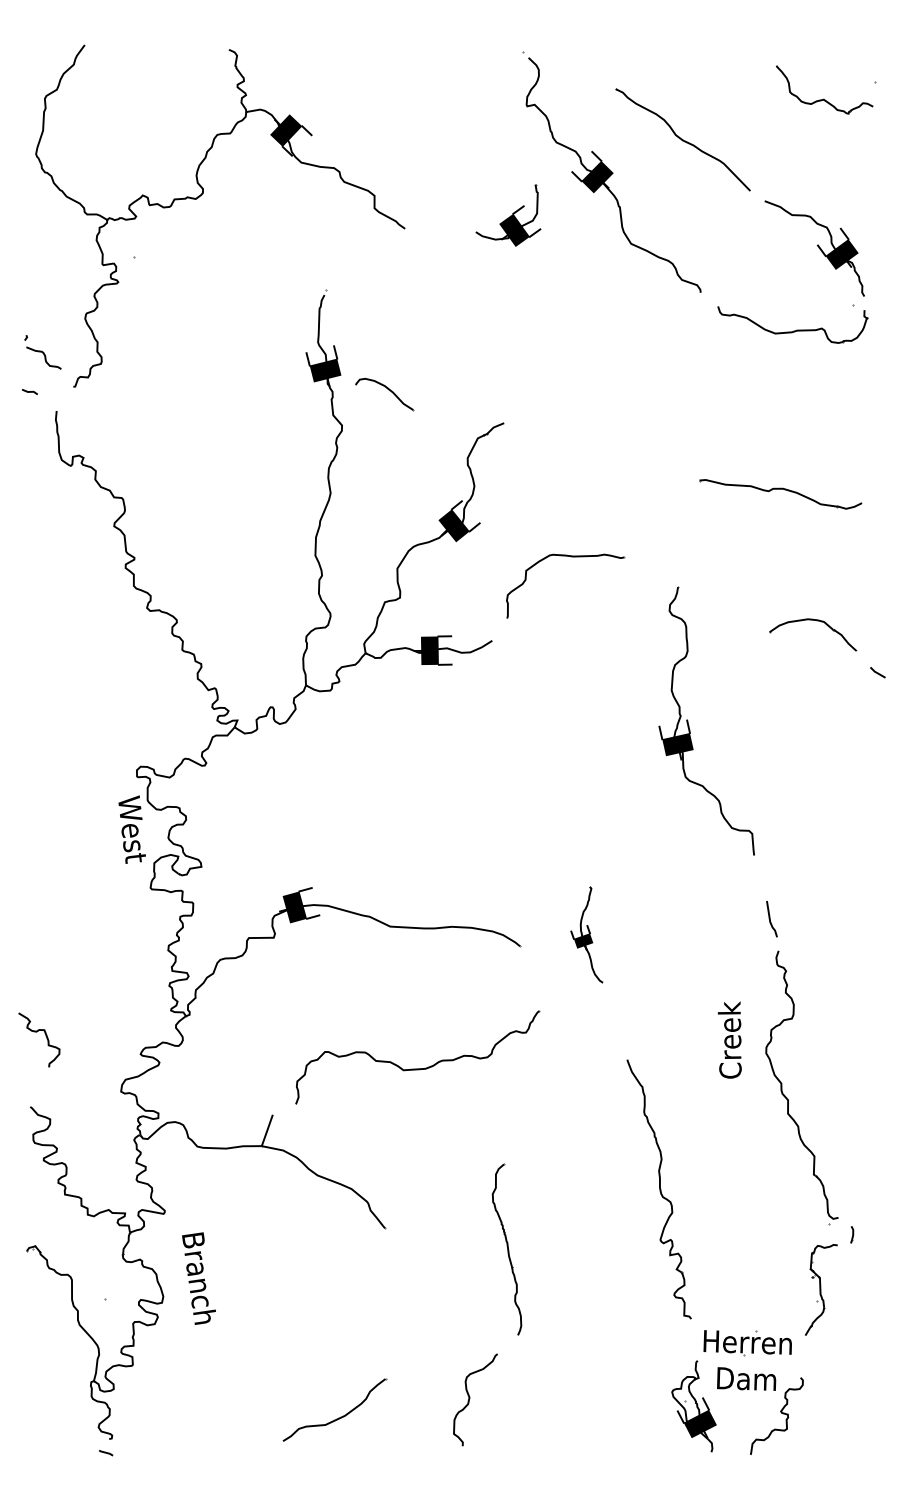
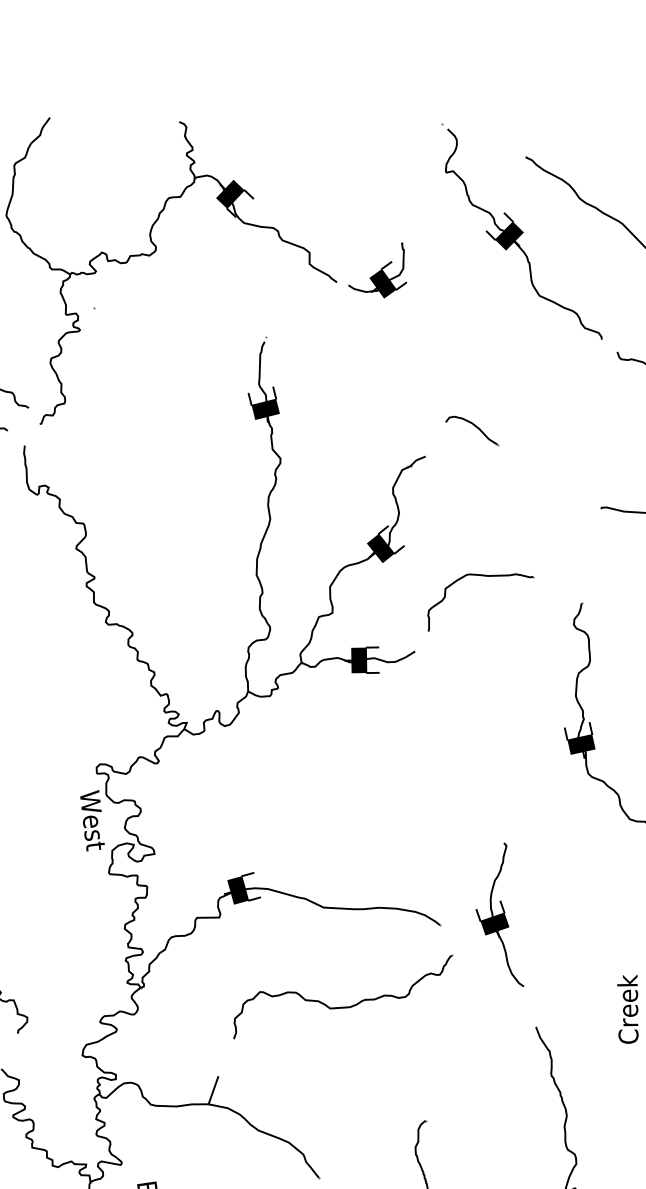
part: (508, 215) -> (377, 270), moved
part: (384, 394) -> (471, 430), moved
part: (586, 934) -> (499, 914), size x1.67
part: (417, 1068) -> (342, 1006), moved

